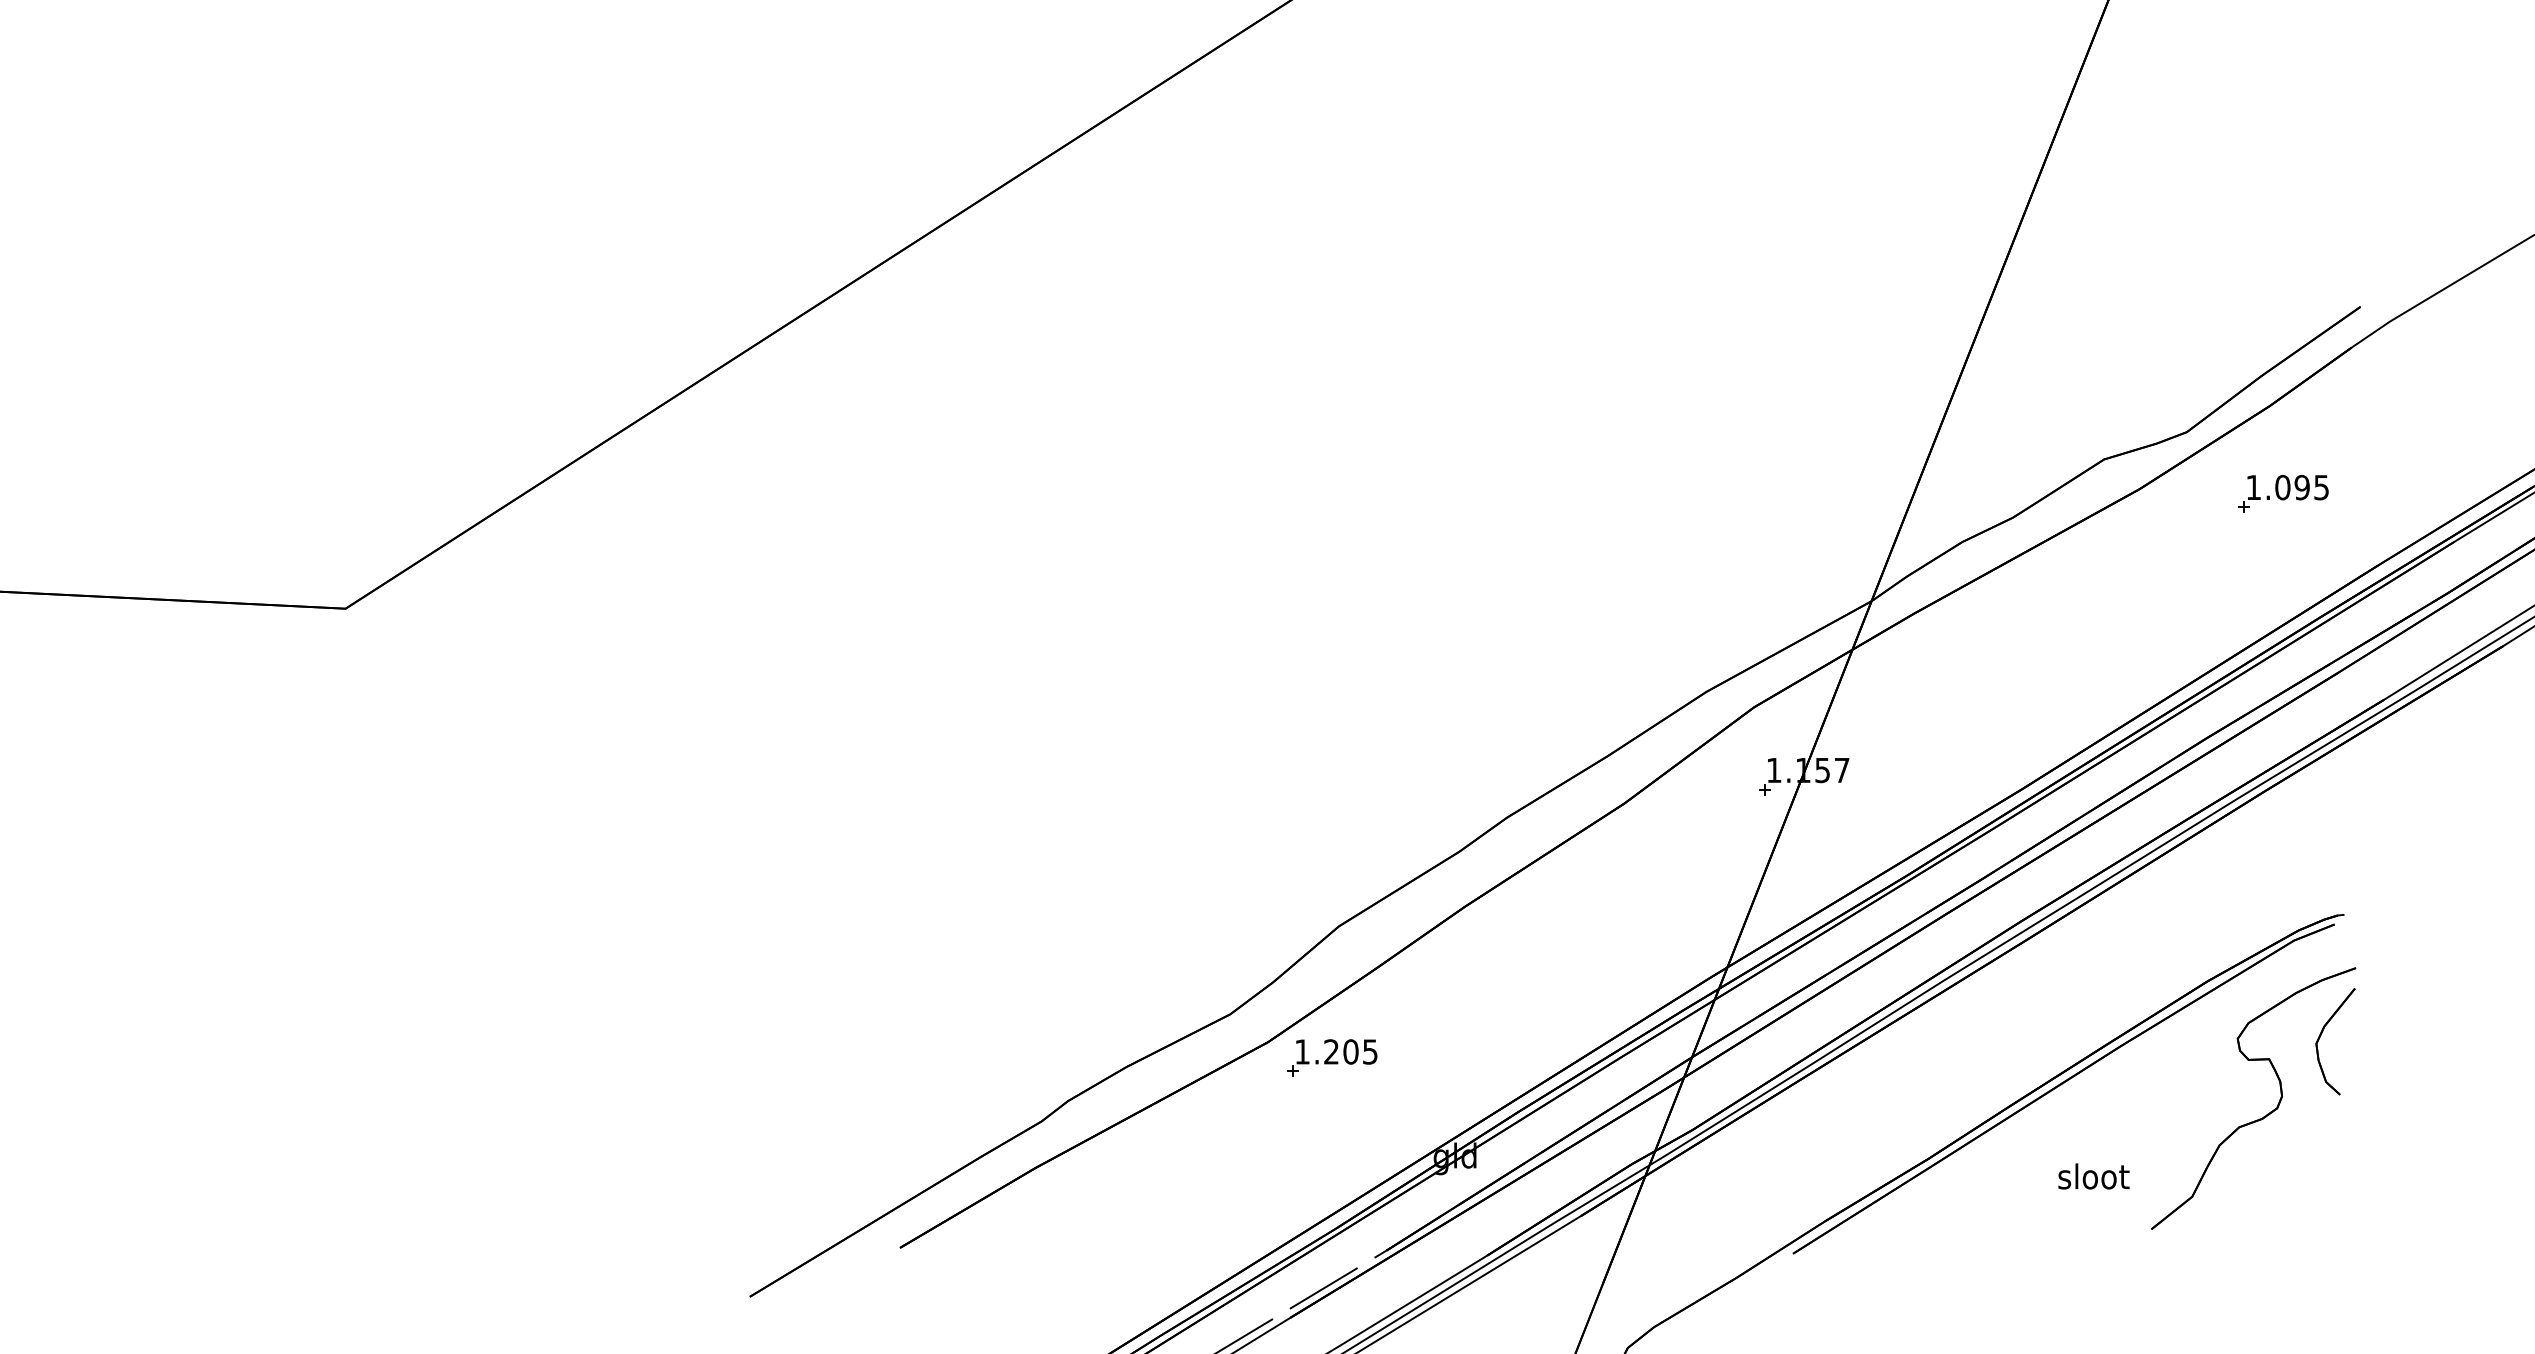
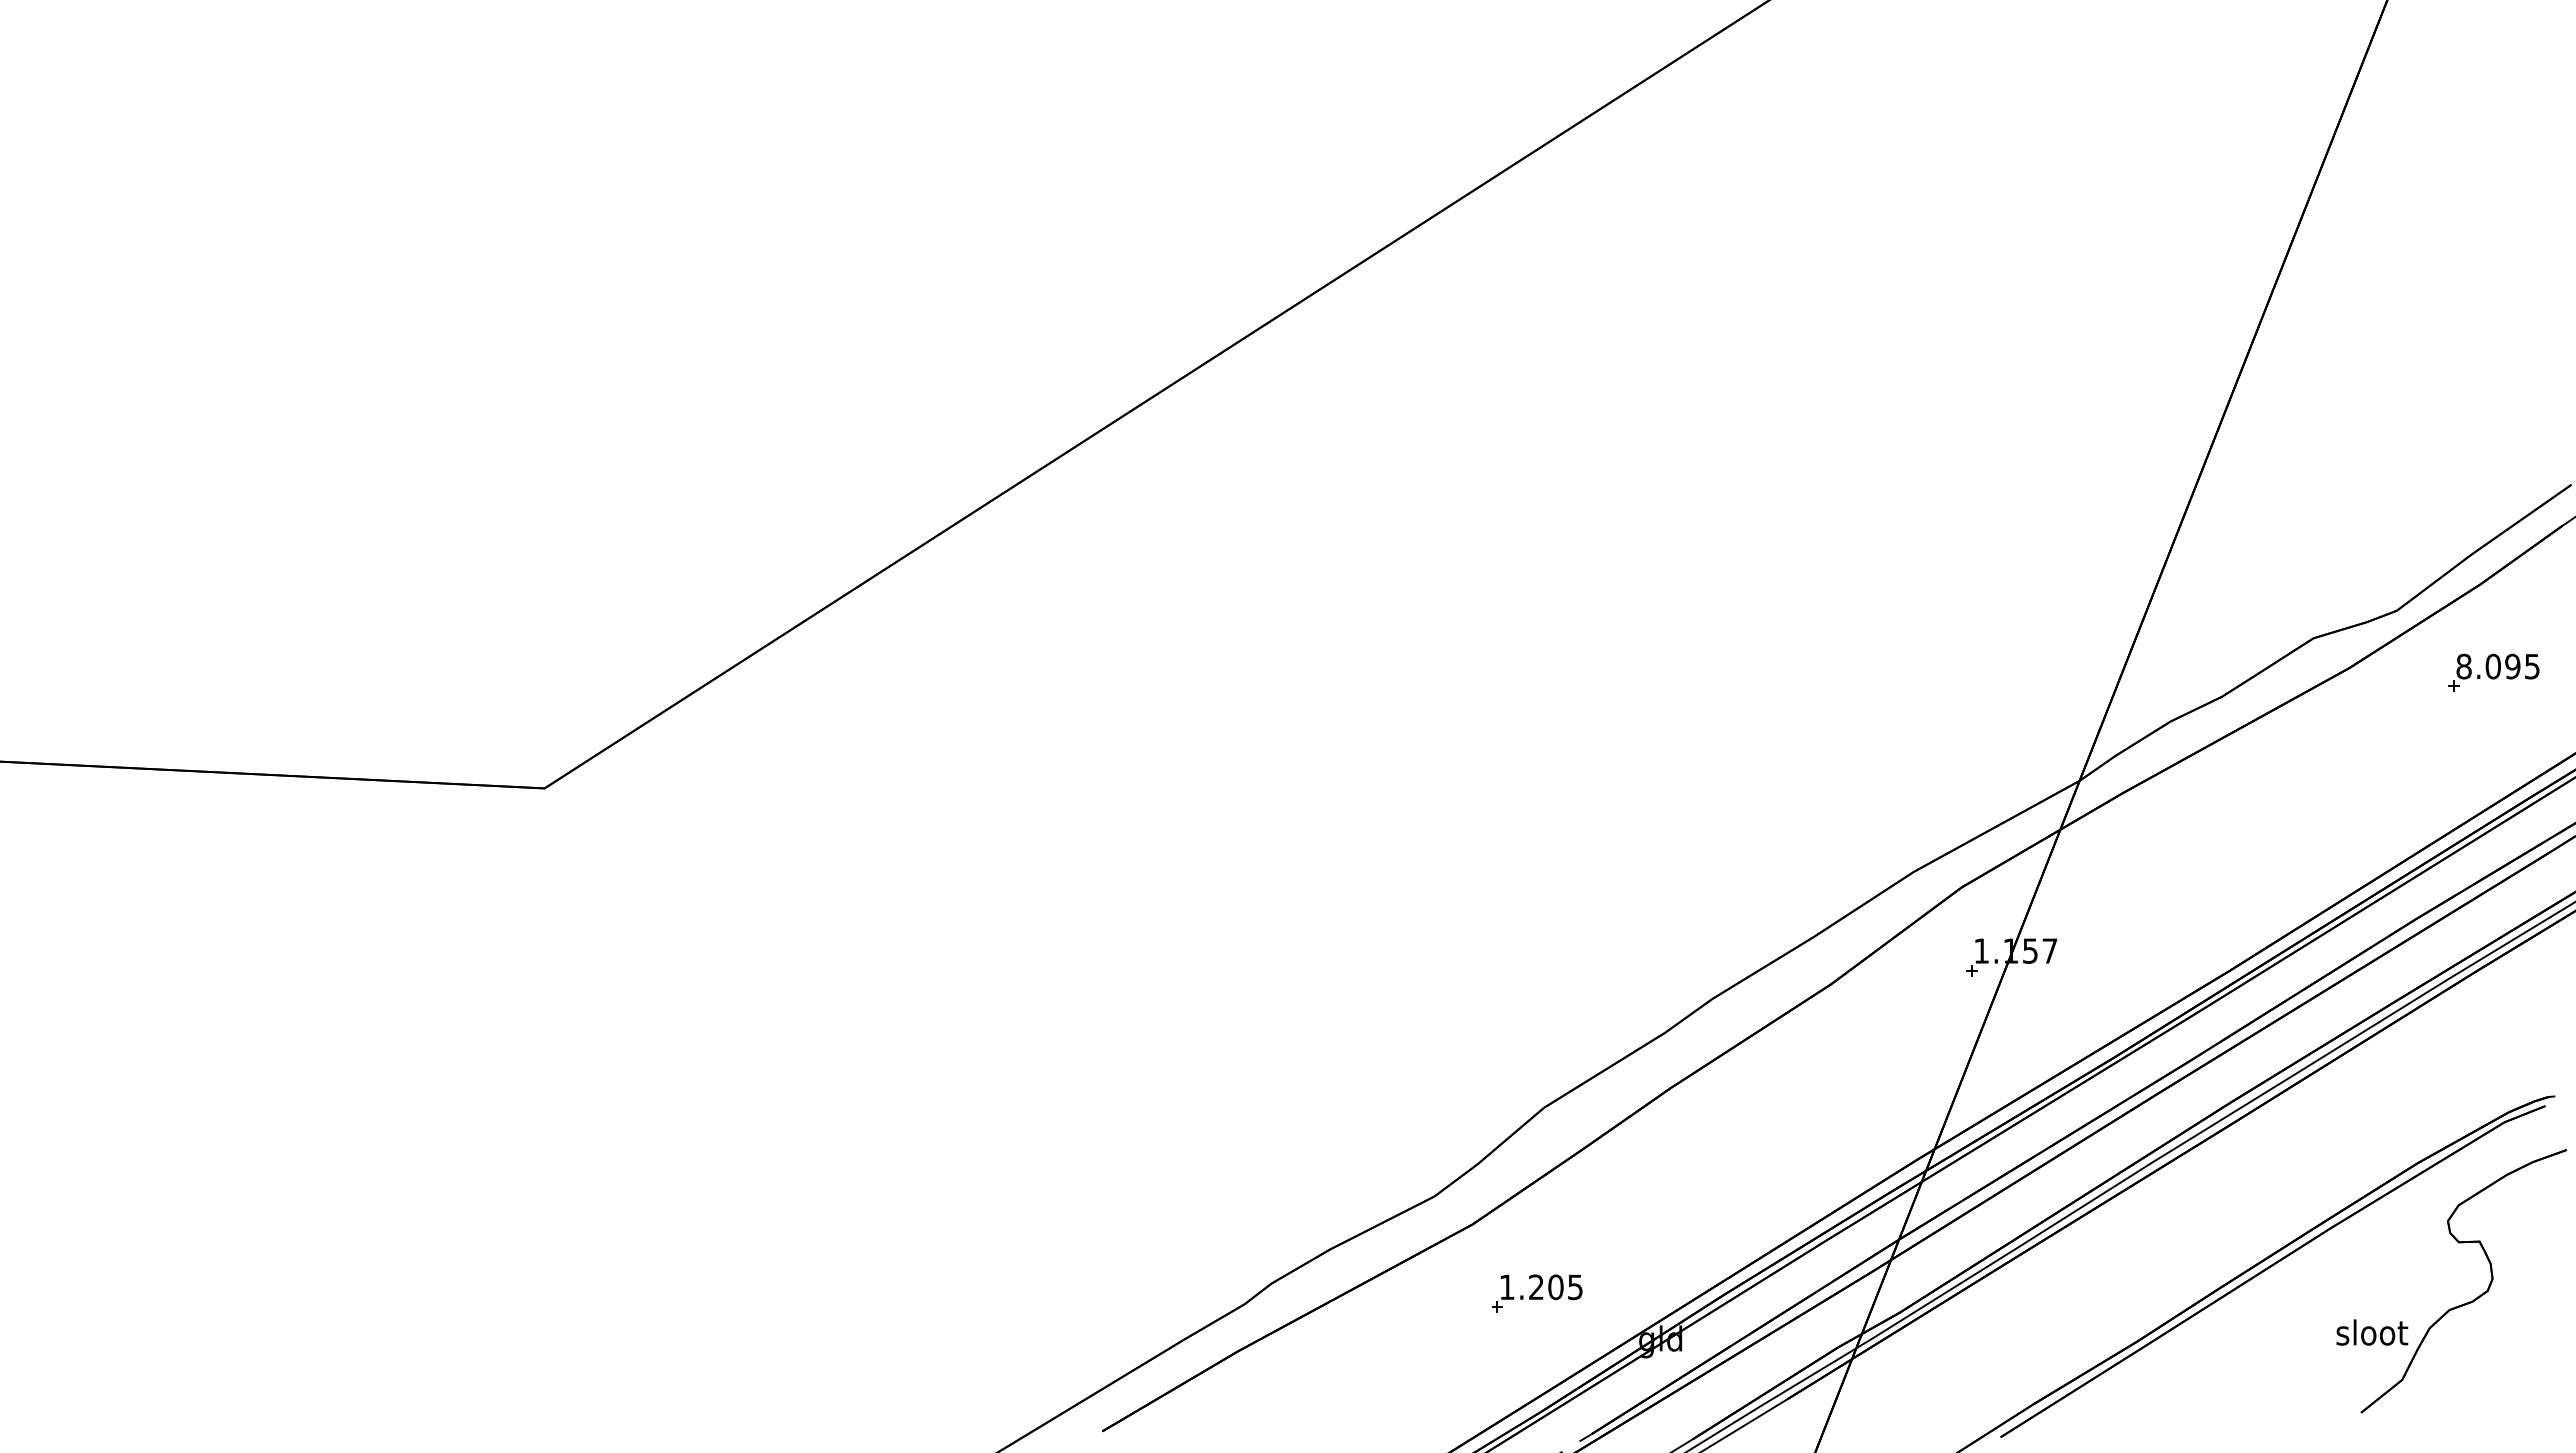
text: (2253, 487) -> (2463, 666), 1.095 -> 8.095
part: (2321, 1035) -> (2532, 1217), removed
part: (1332, 1058) -> (1537, 1293), moved
text: (2094, 1176) -> (2372, 1332), moved

